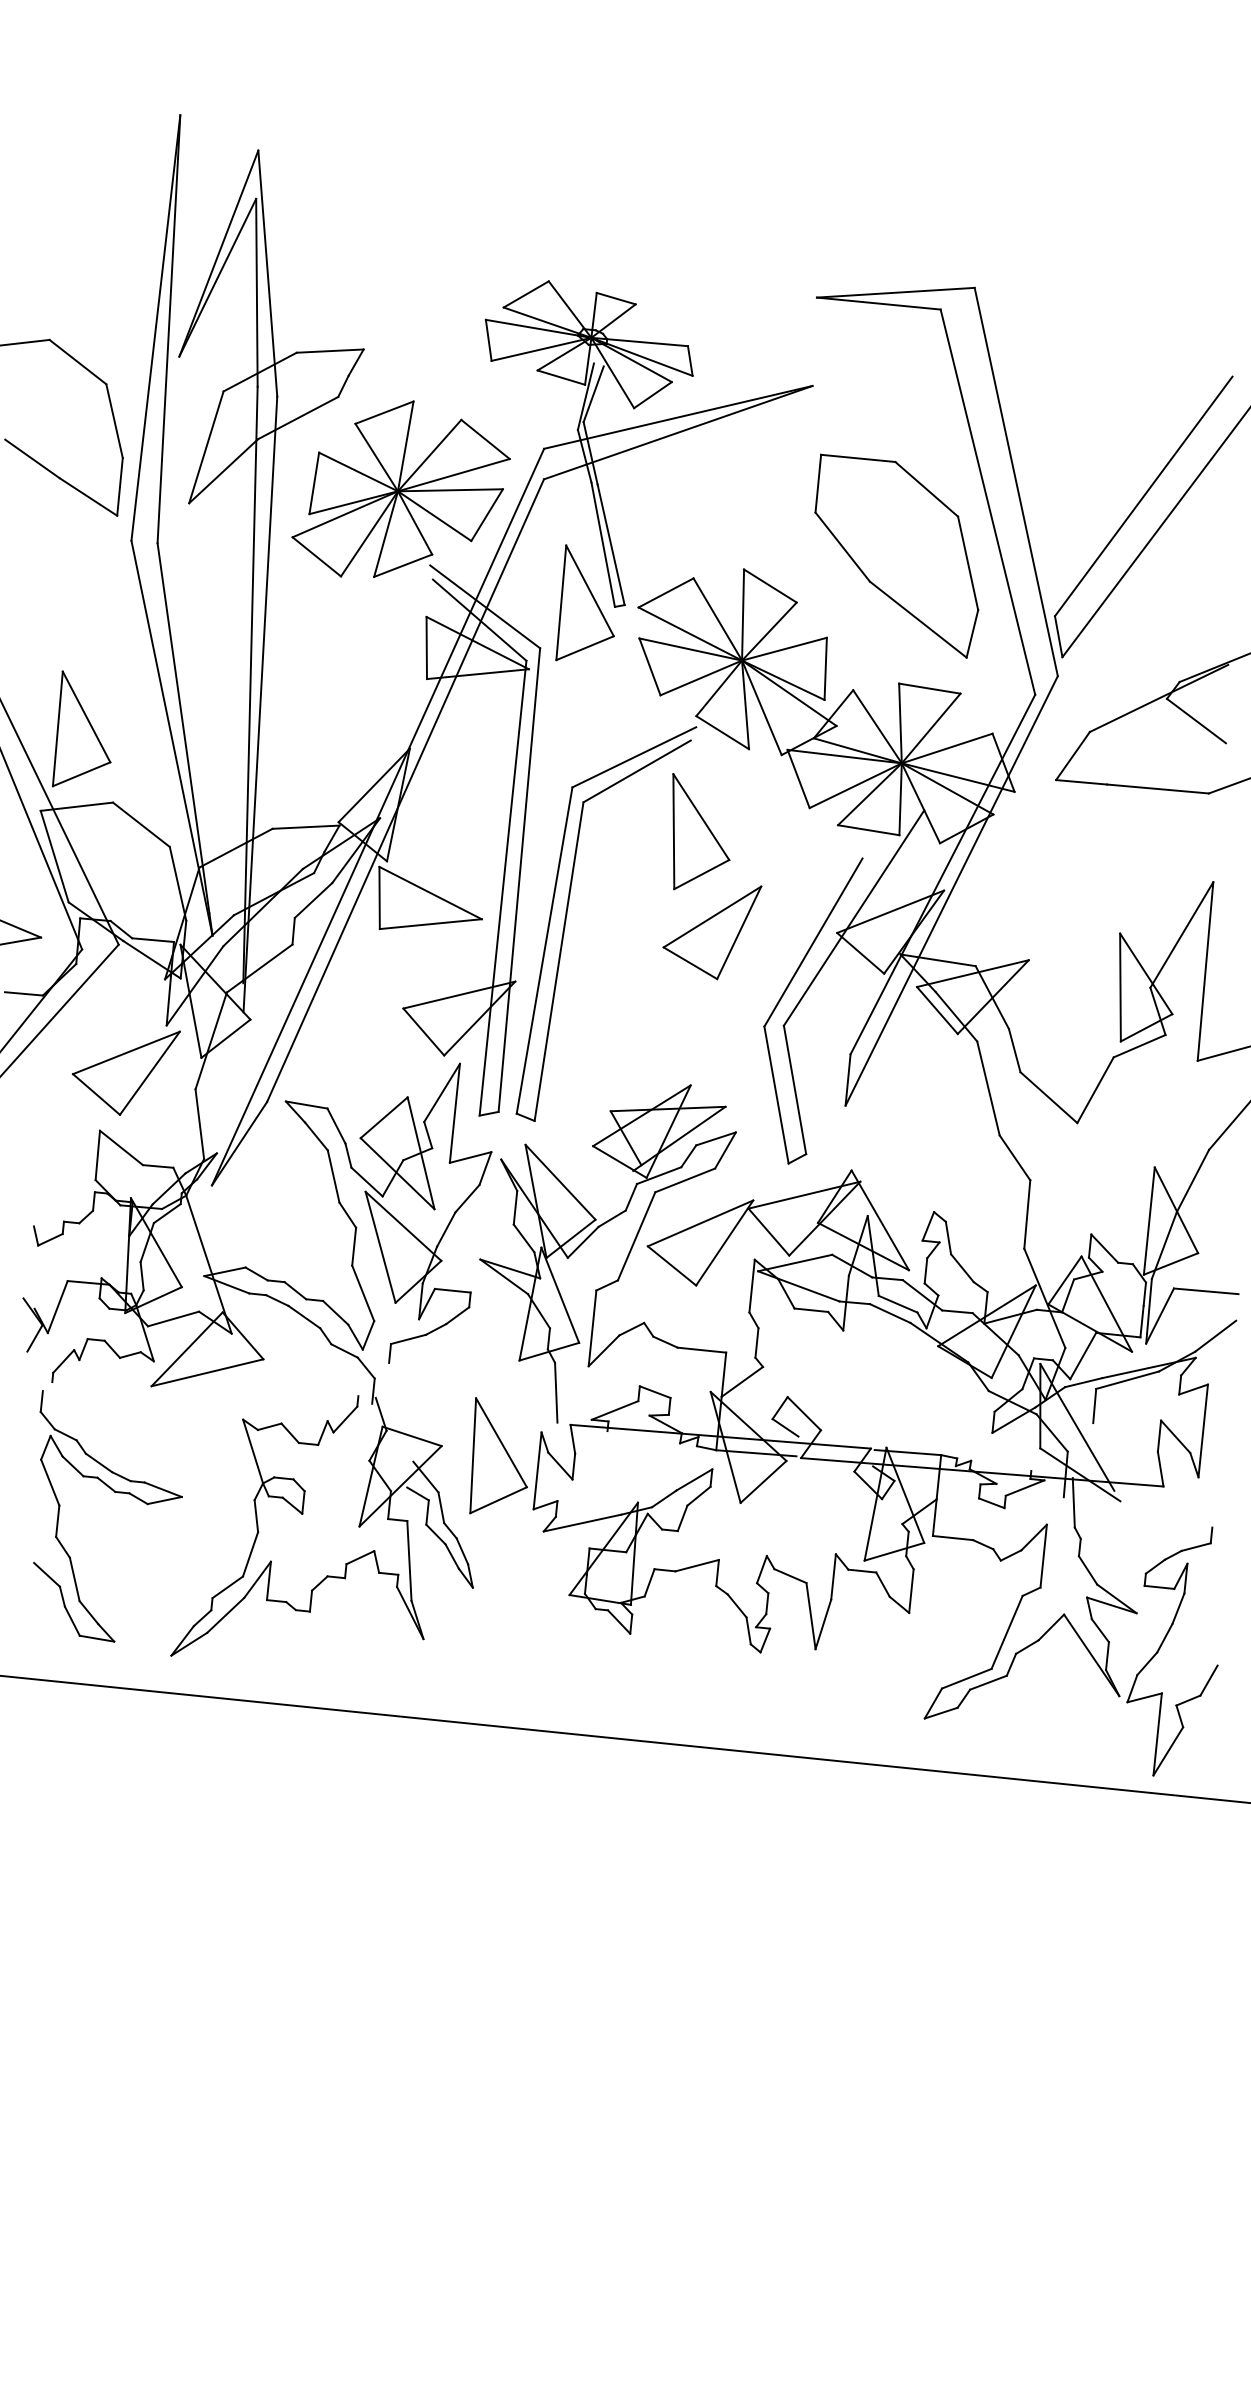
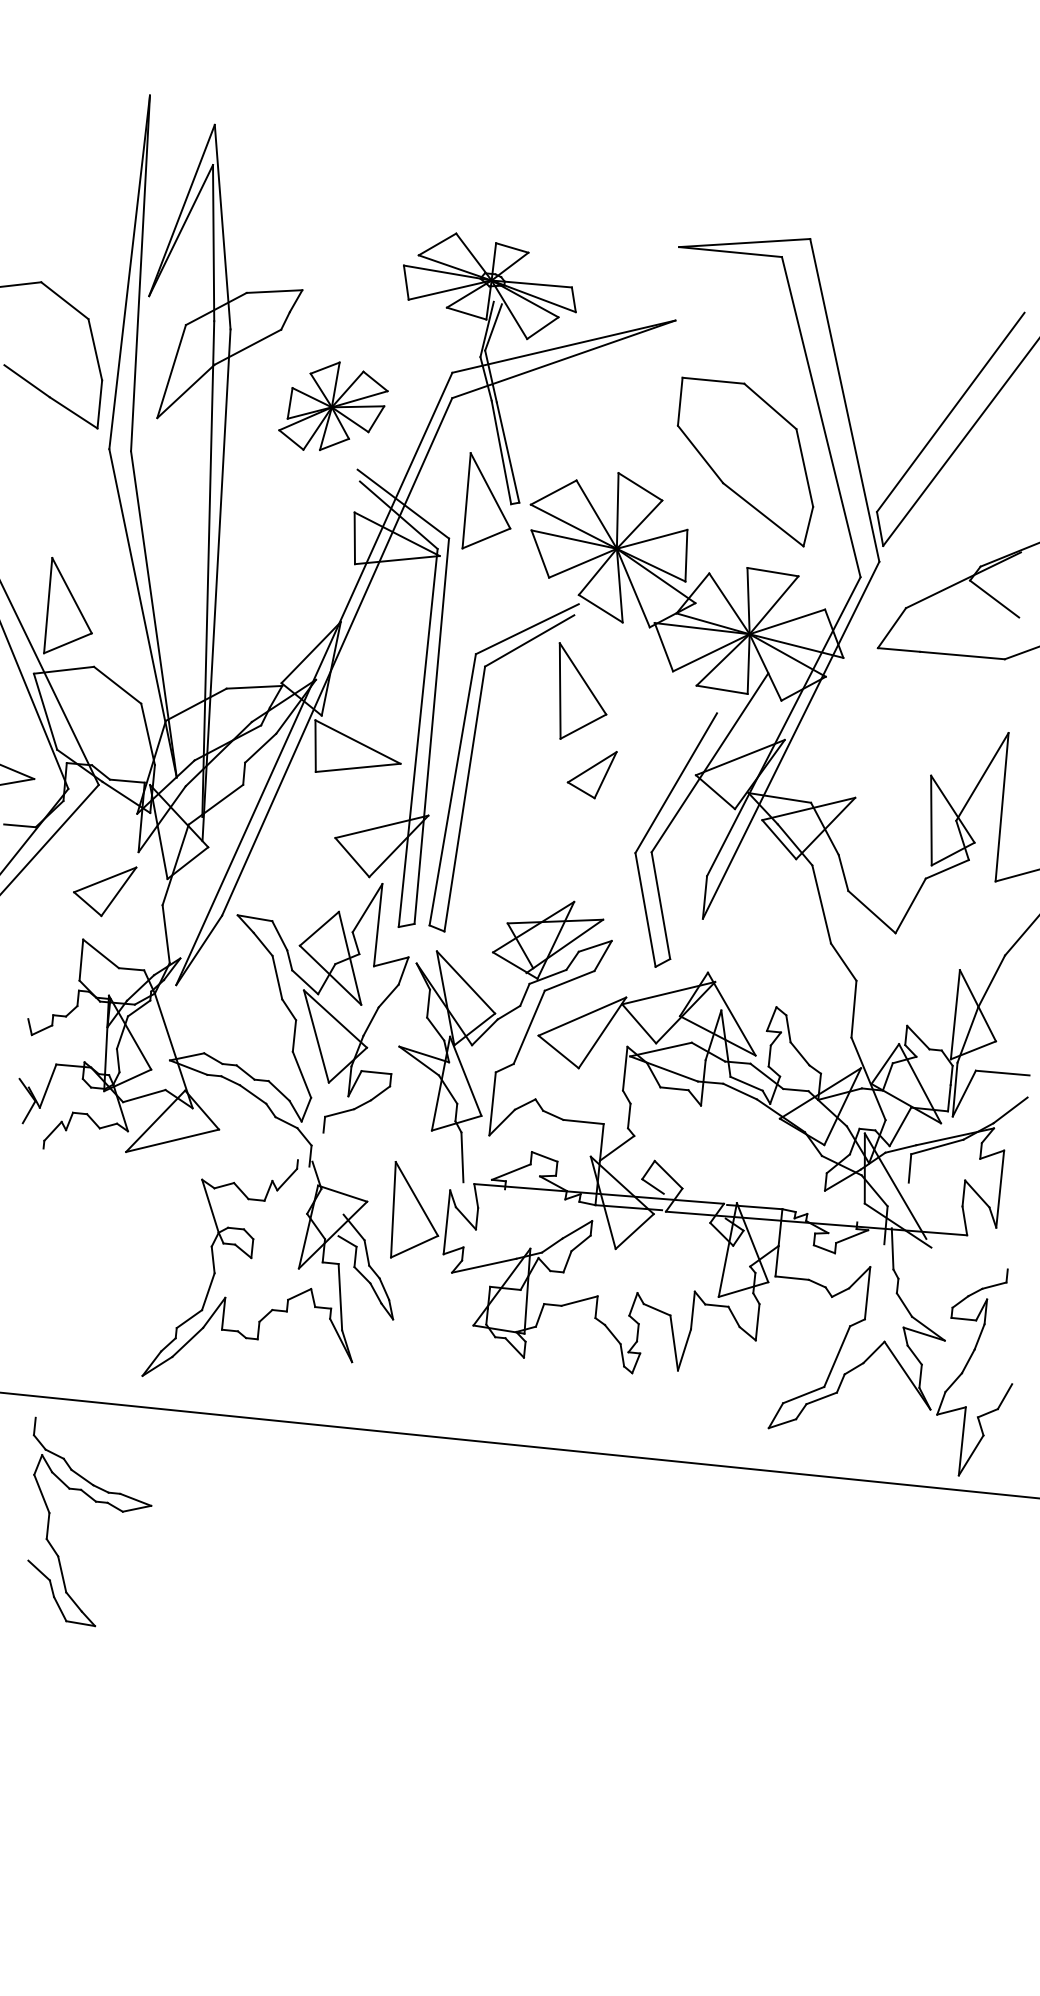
part: (400, 488) -> (332, 405), size x0.6
part: (712, 932) -> (592, 774), size x0.6
part: (126, 1072) -> (105, 891), size x0.7
part: (114, 1492) -> (95, 1502), moved

